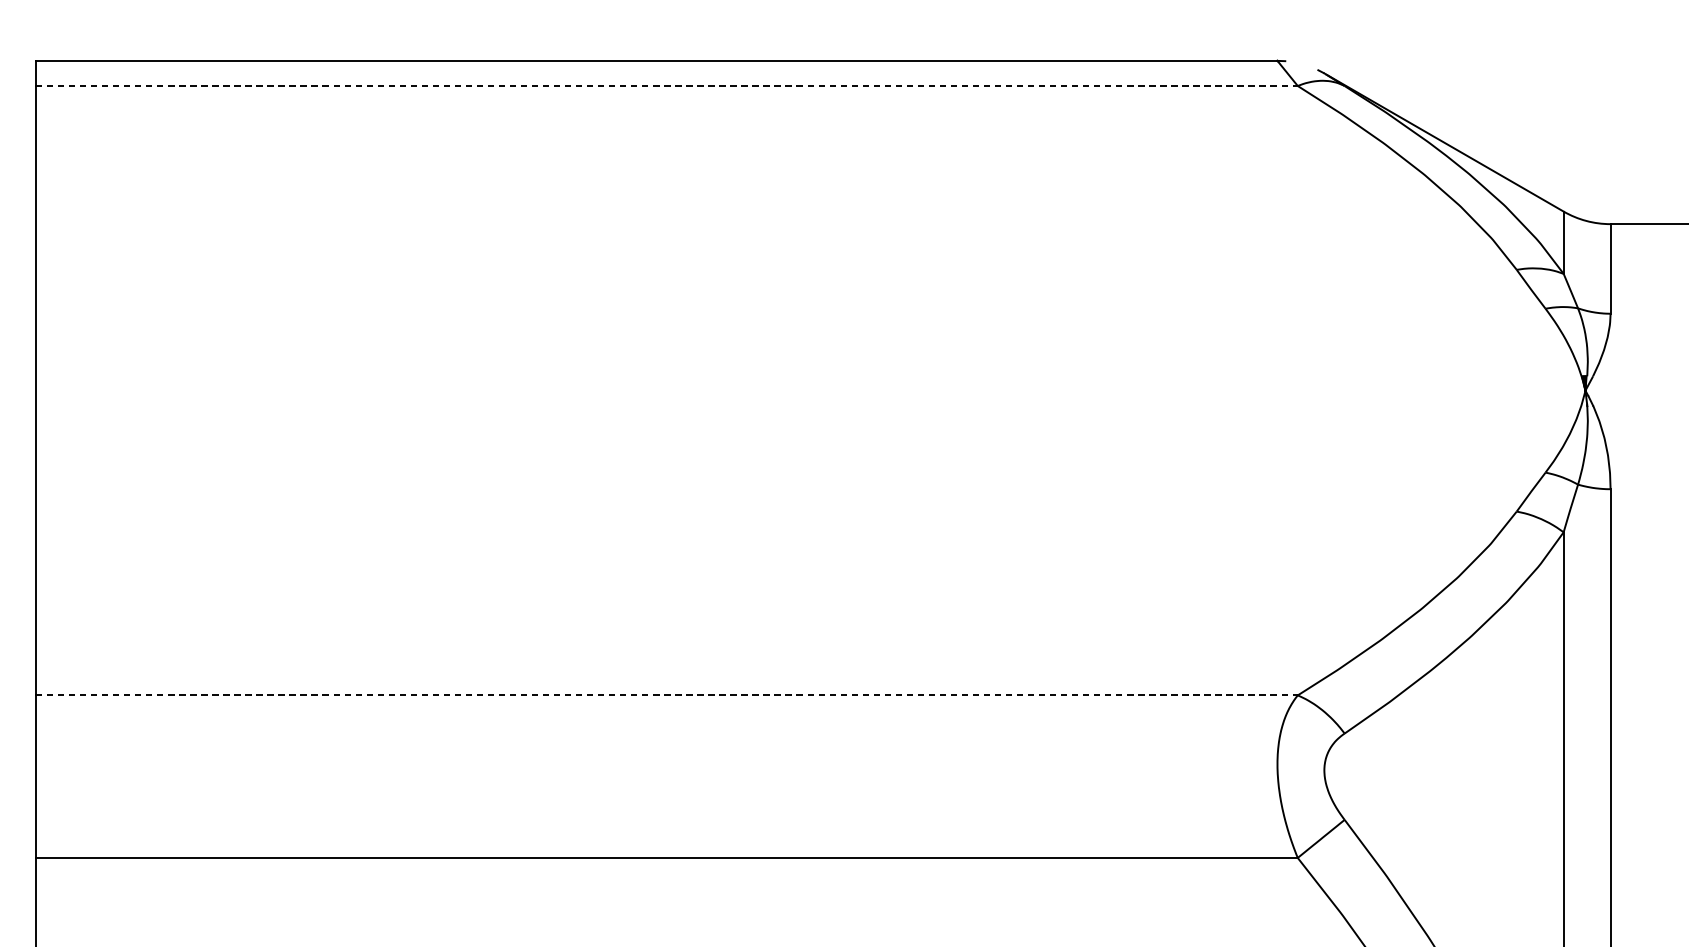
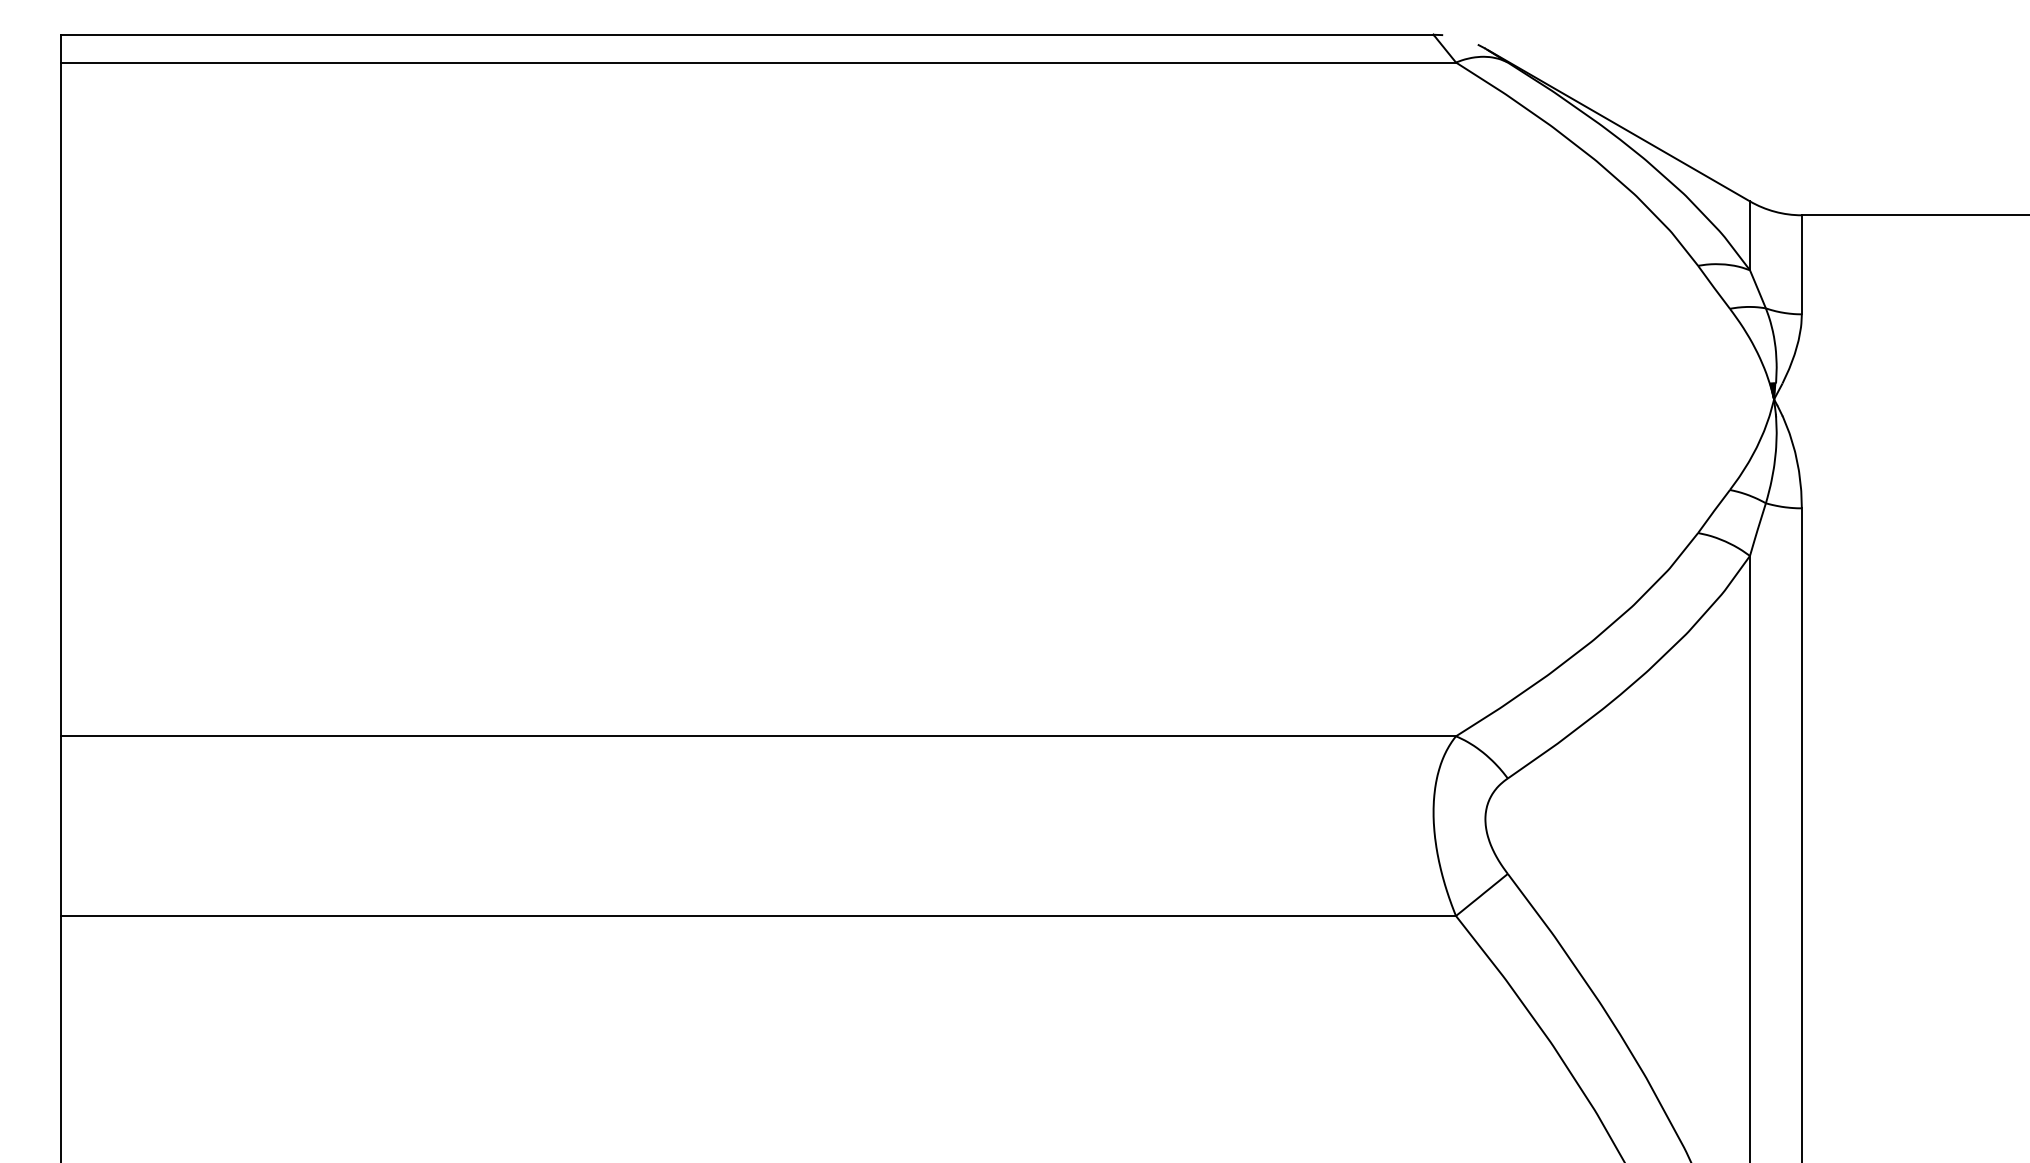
line: (666, 85) -> (758, 62), dashed -> solid
line: (666, 695) -> (758, 736), dashed -> solid

